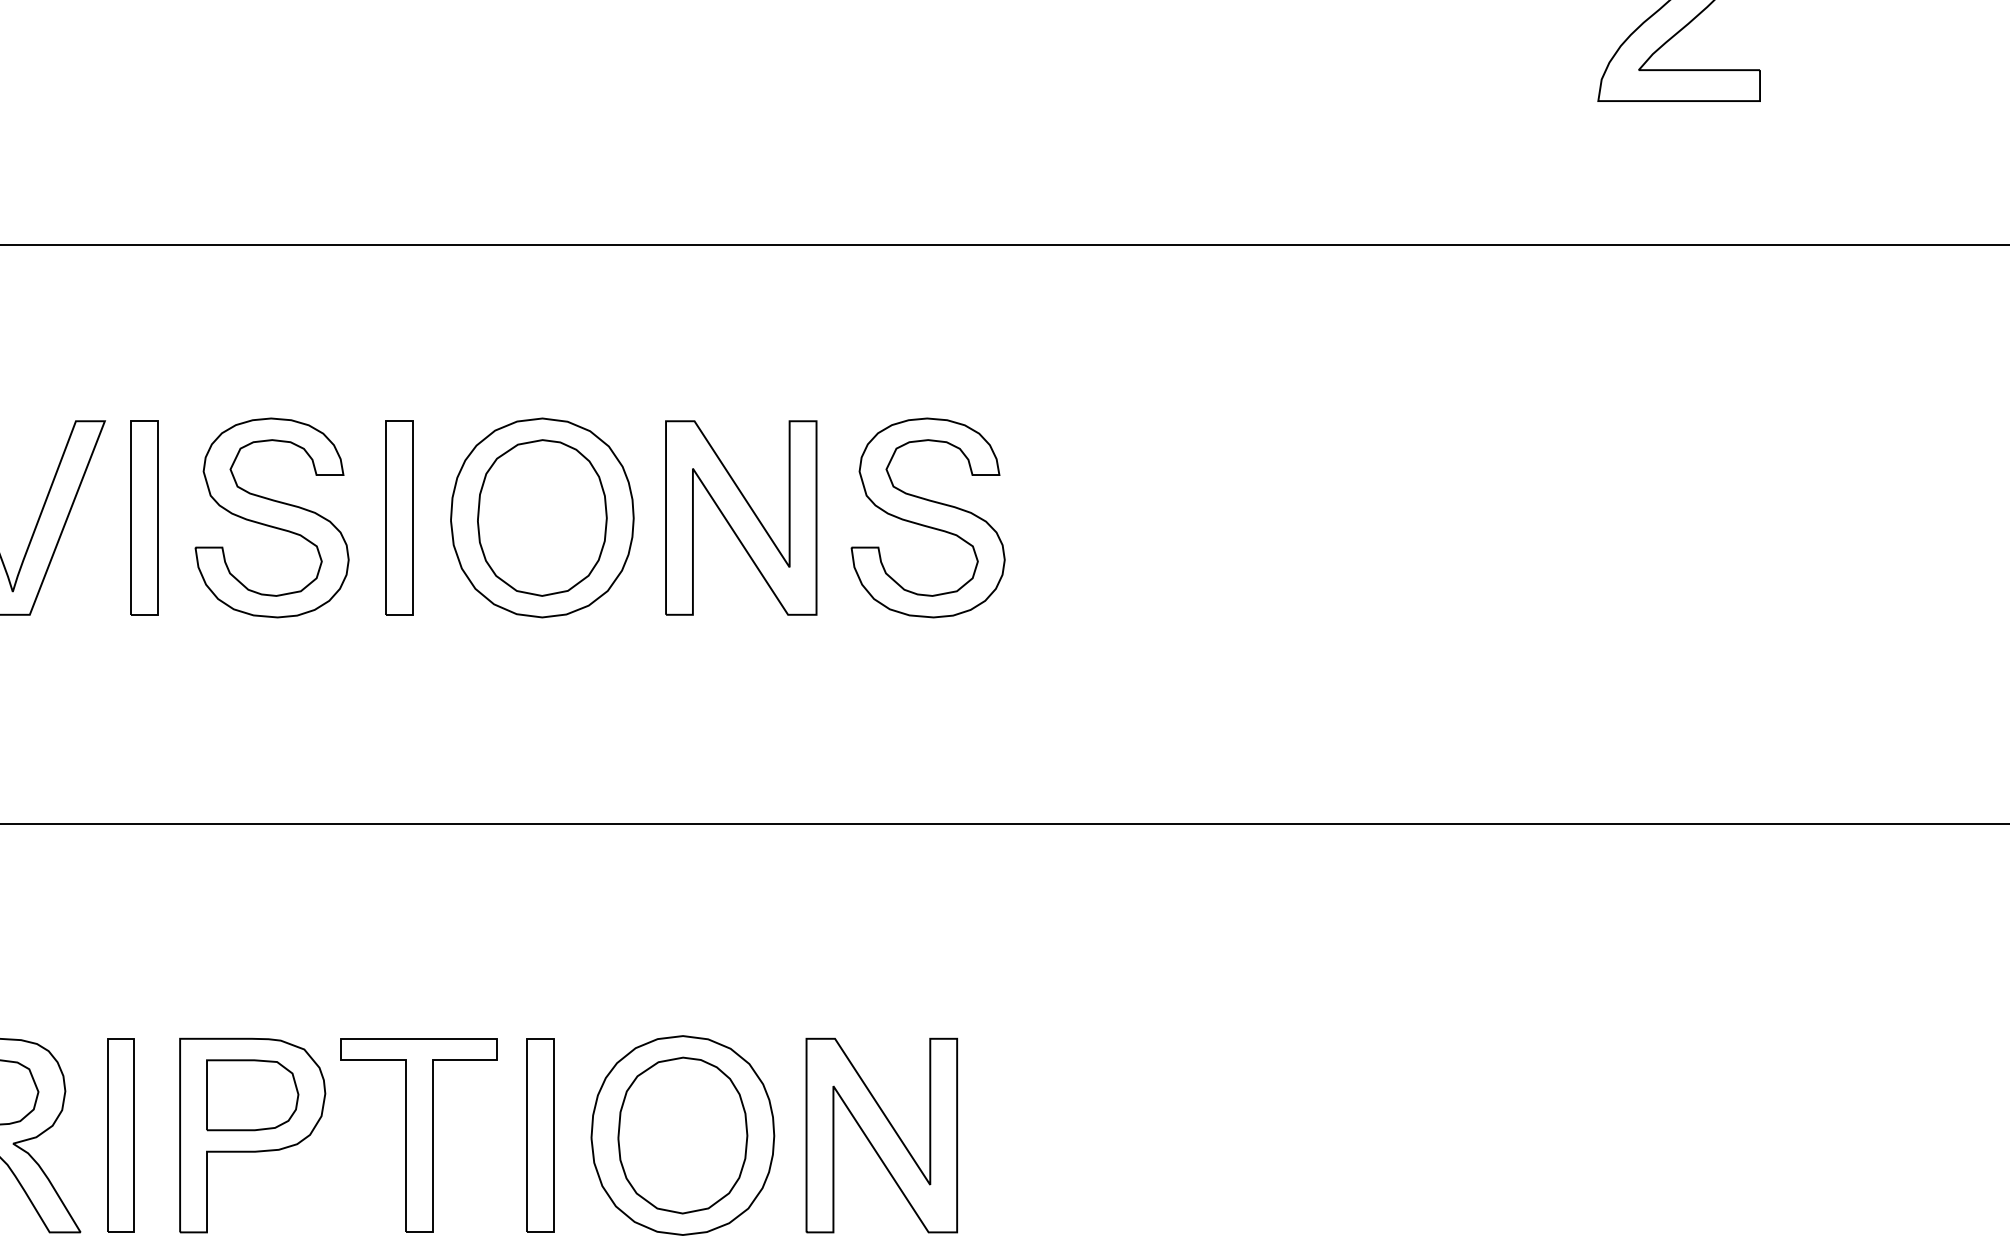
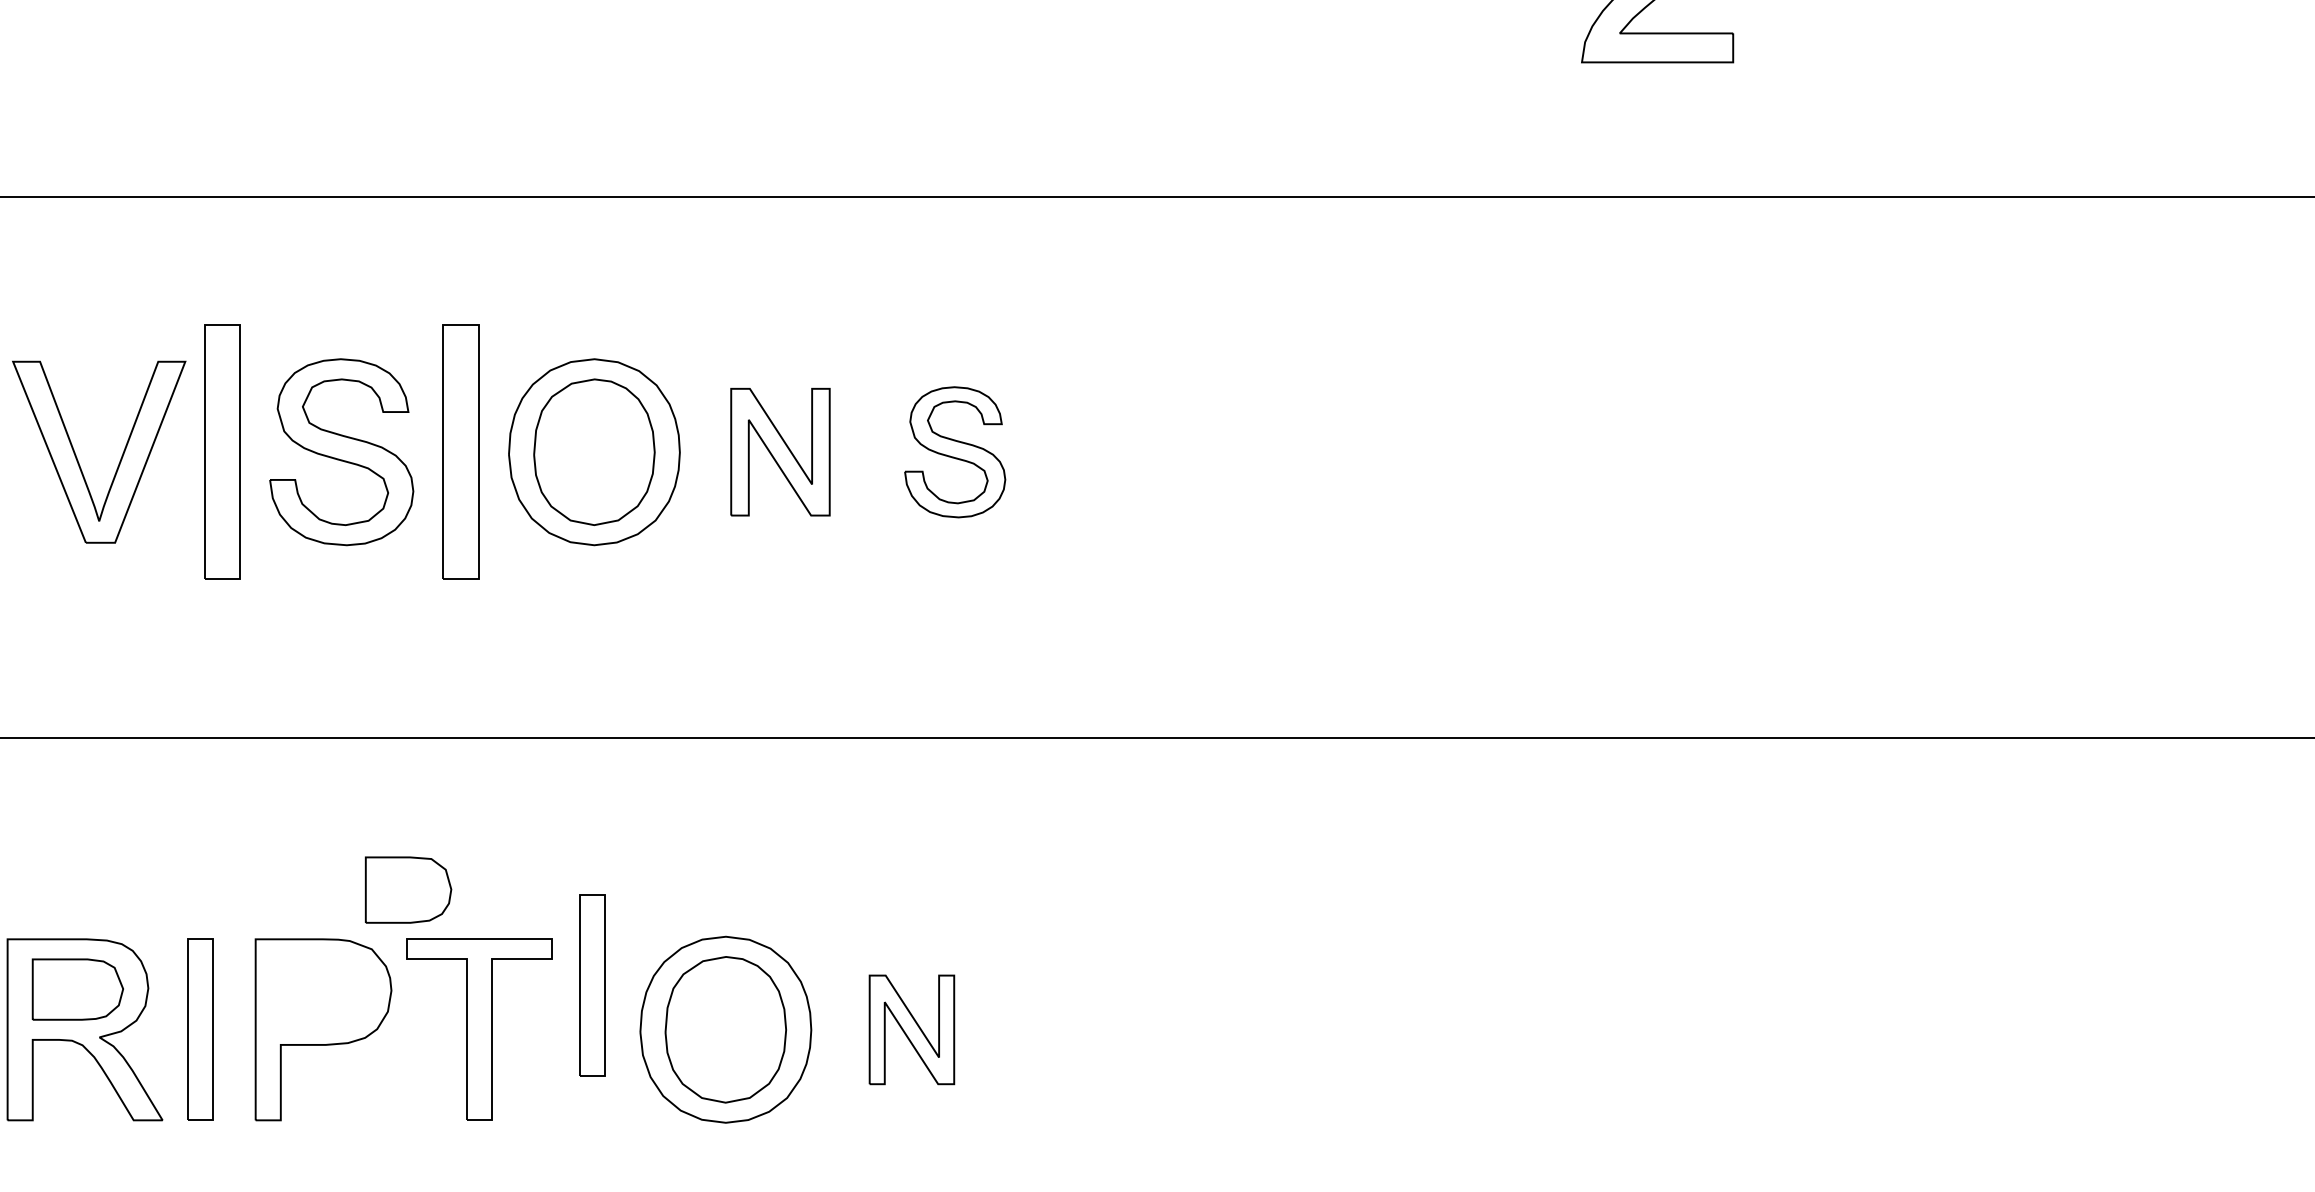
part: (741, 517) -> (780, 451), size x0.7
part: (144, 518) -> (222, 452), size x1.4
part: (400, 518) -> (461, 452), size x1.4
part: (927, 518) -> (954, 452), size x0.7
part: (252, 1094) -> (408, 889), moved
part: (540, 1135) -> (592, 985), moved
part: (881, 1135) -> (911, 1029), size x0.6

